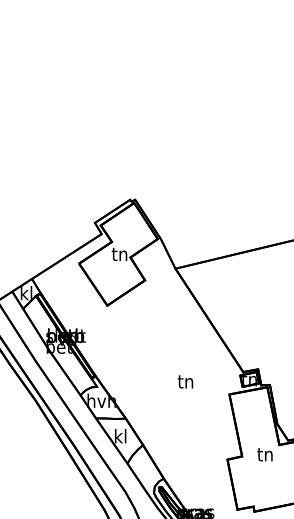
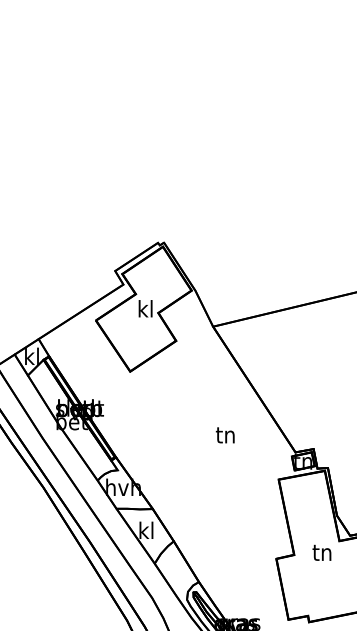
text: (119, 253) -> (144, 308), tn -> kl
text: (184, 382) -> (224, 435), moved

